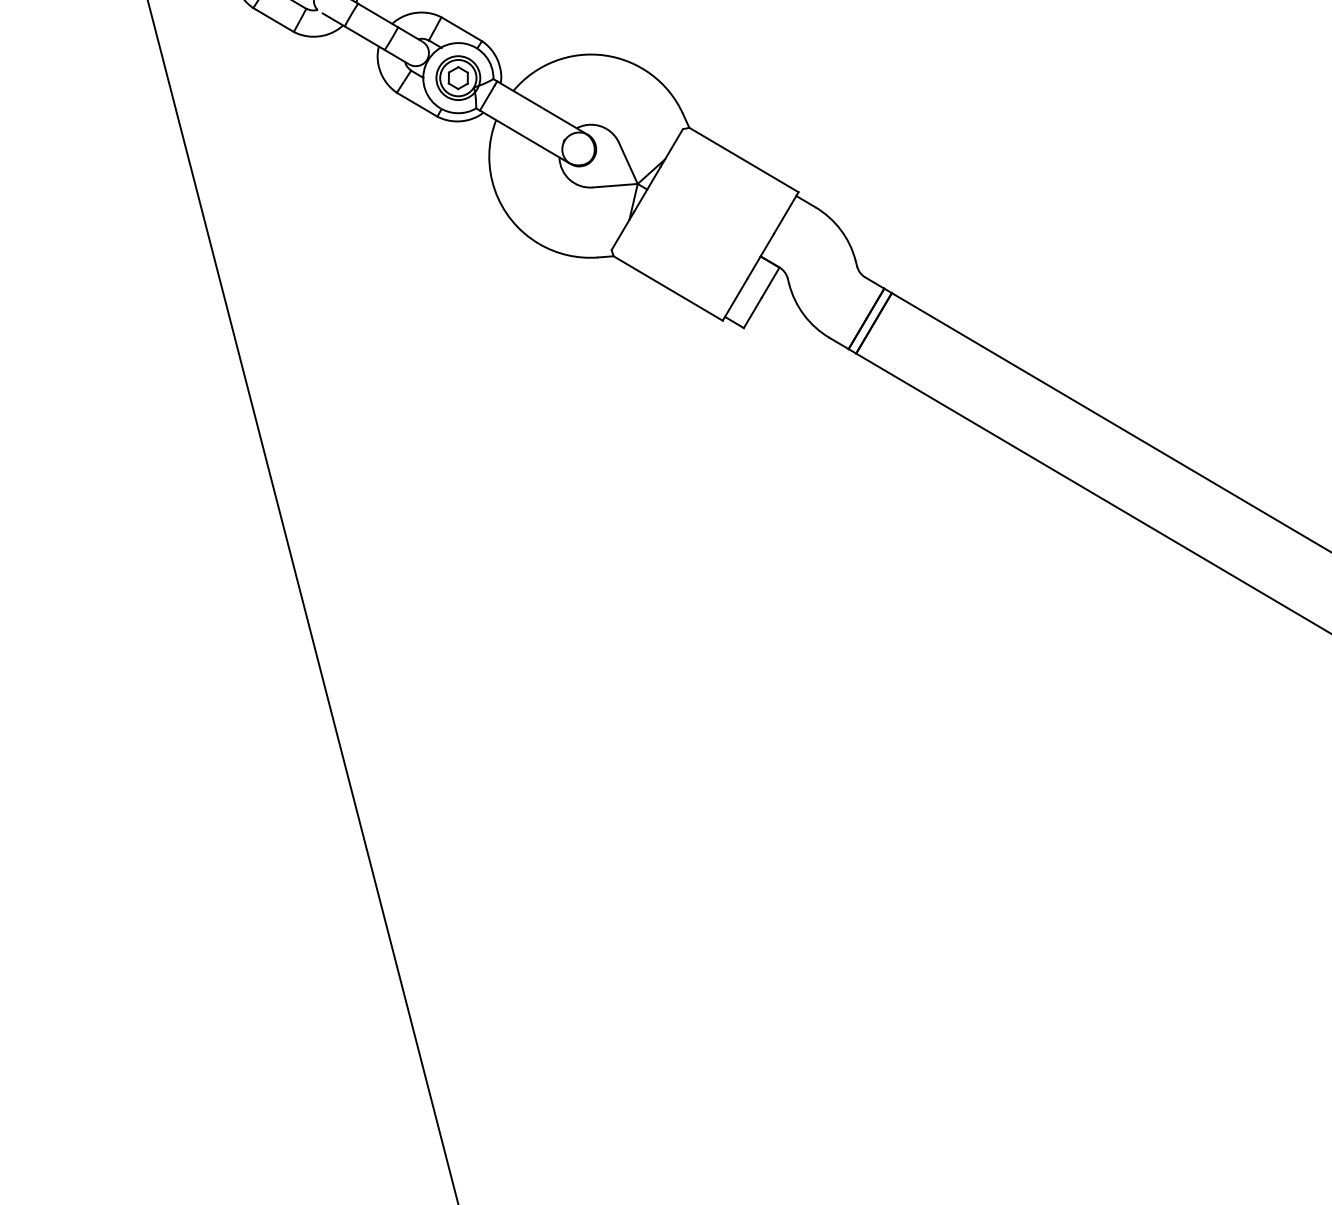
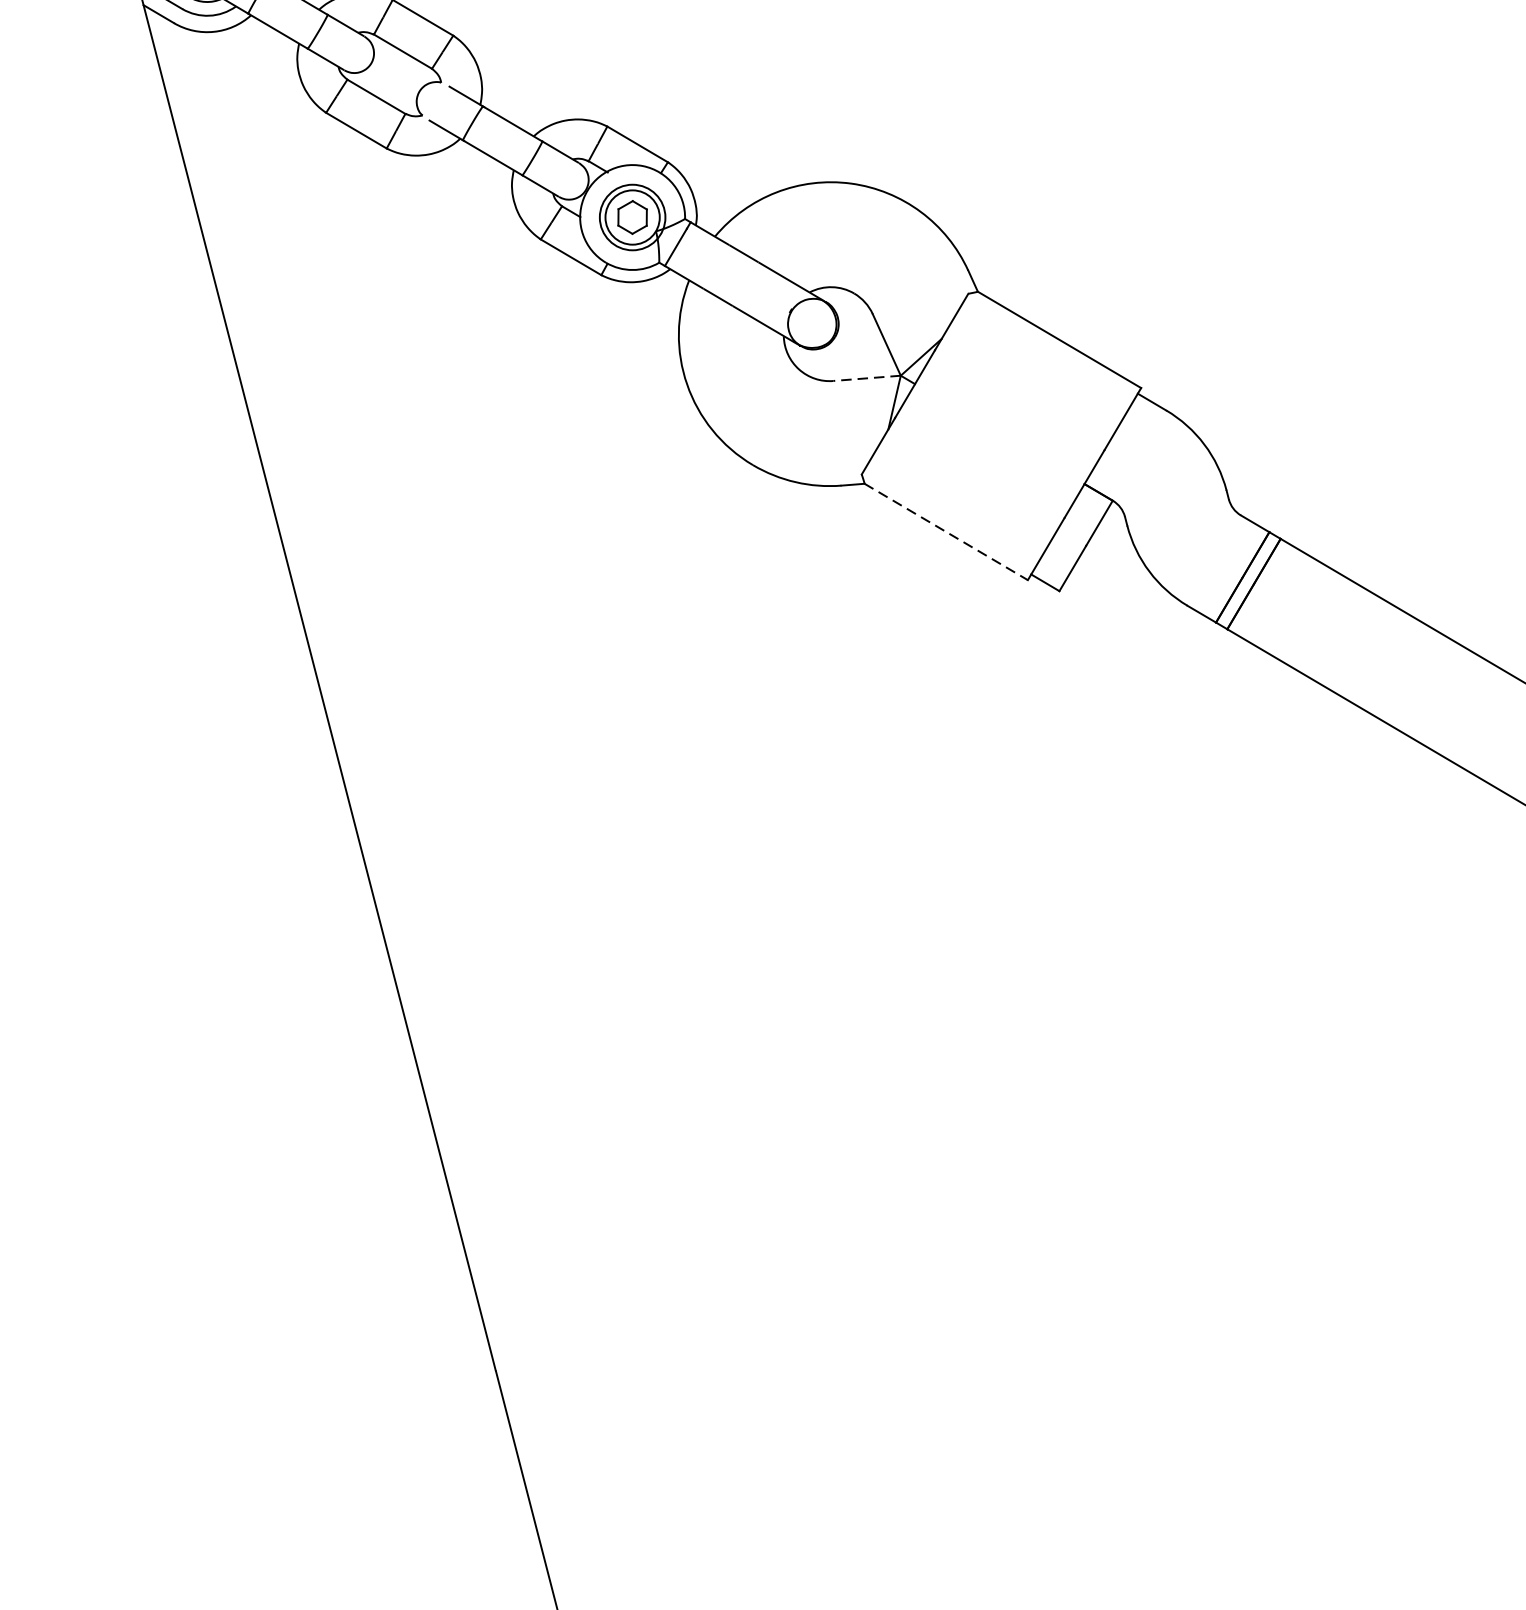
line: (615, 185) -> (867, 378), solid -> dashed
line: (668, 288) -> (946, 531), solid -> dashed

